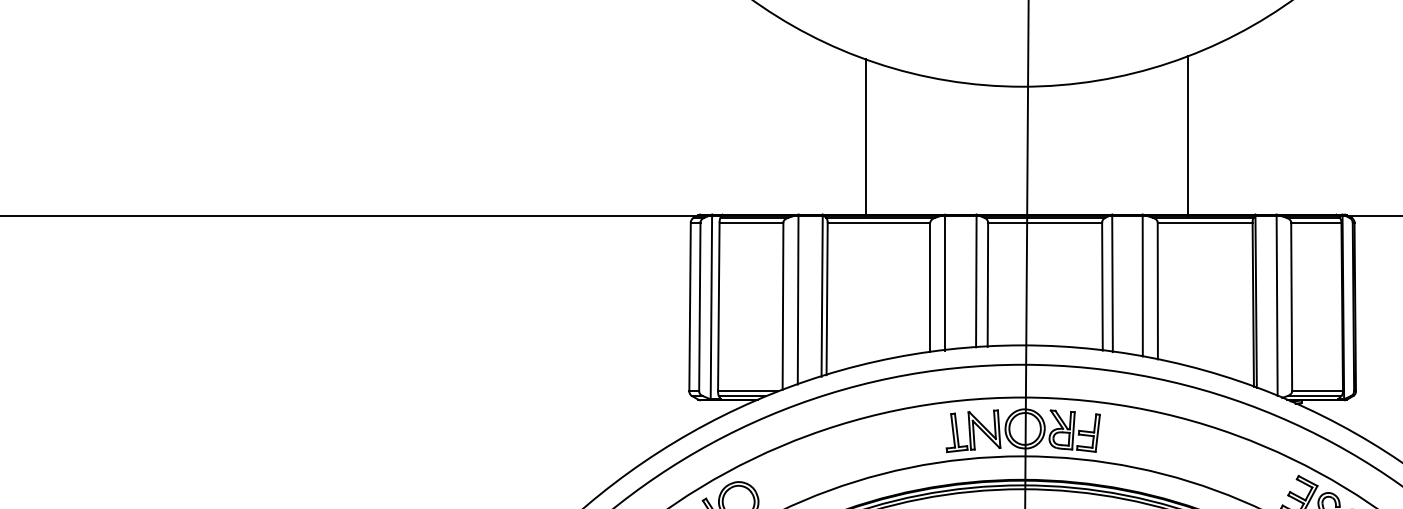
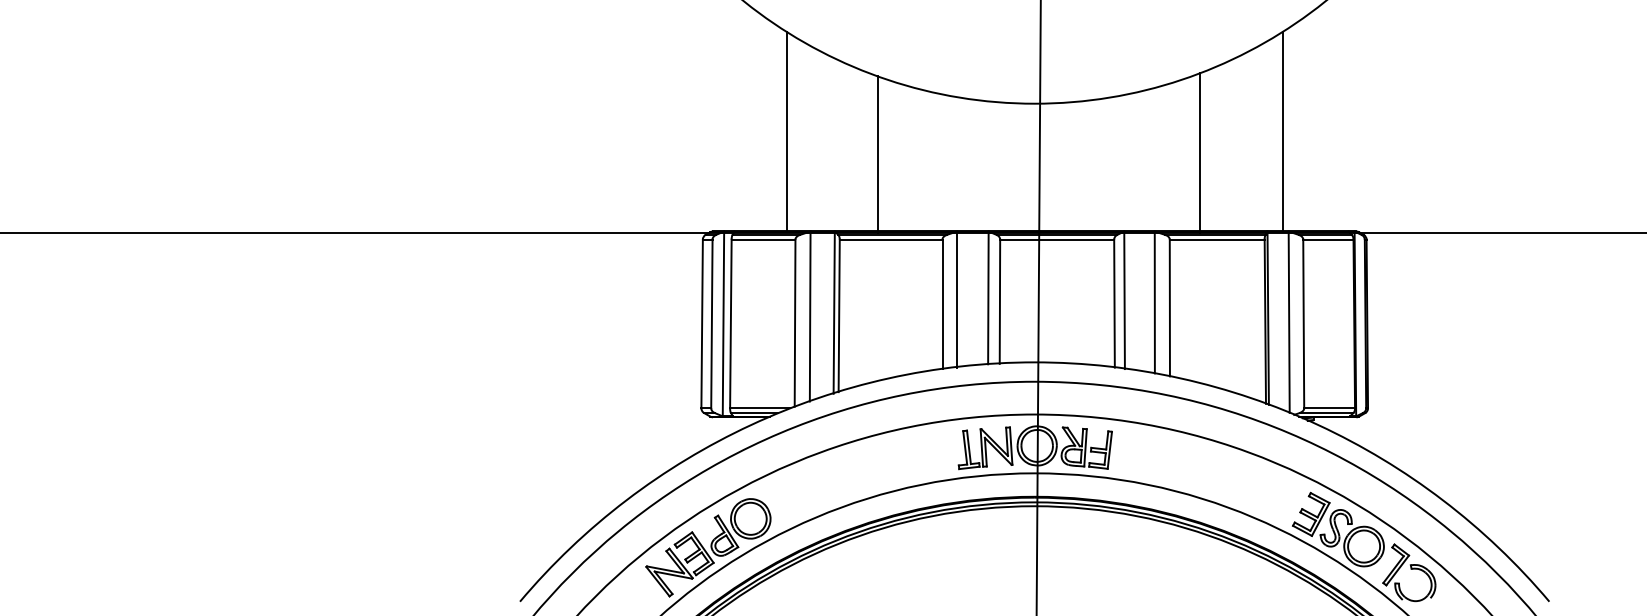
line: (774, 114) -> (786, 131), added
line: (1270, 114) -> (1282, 131), added

